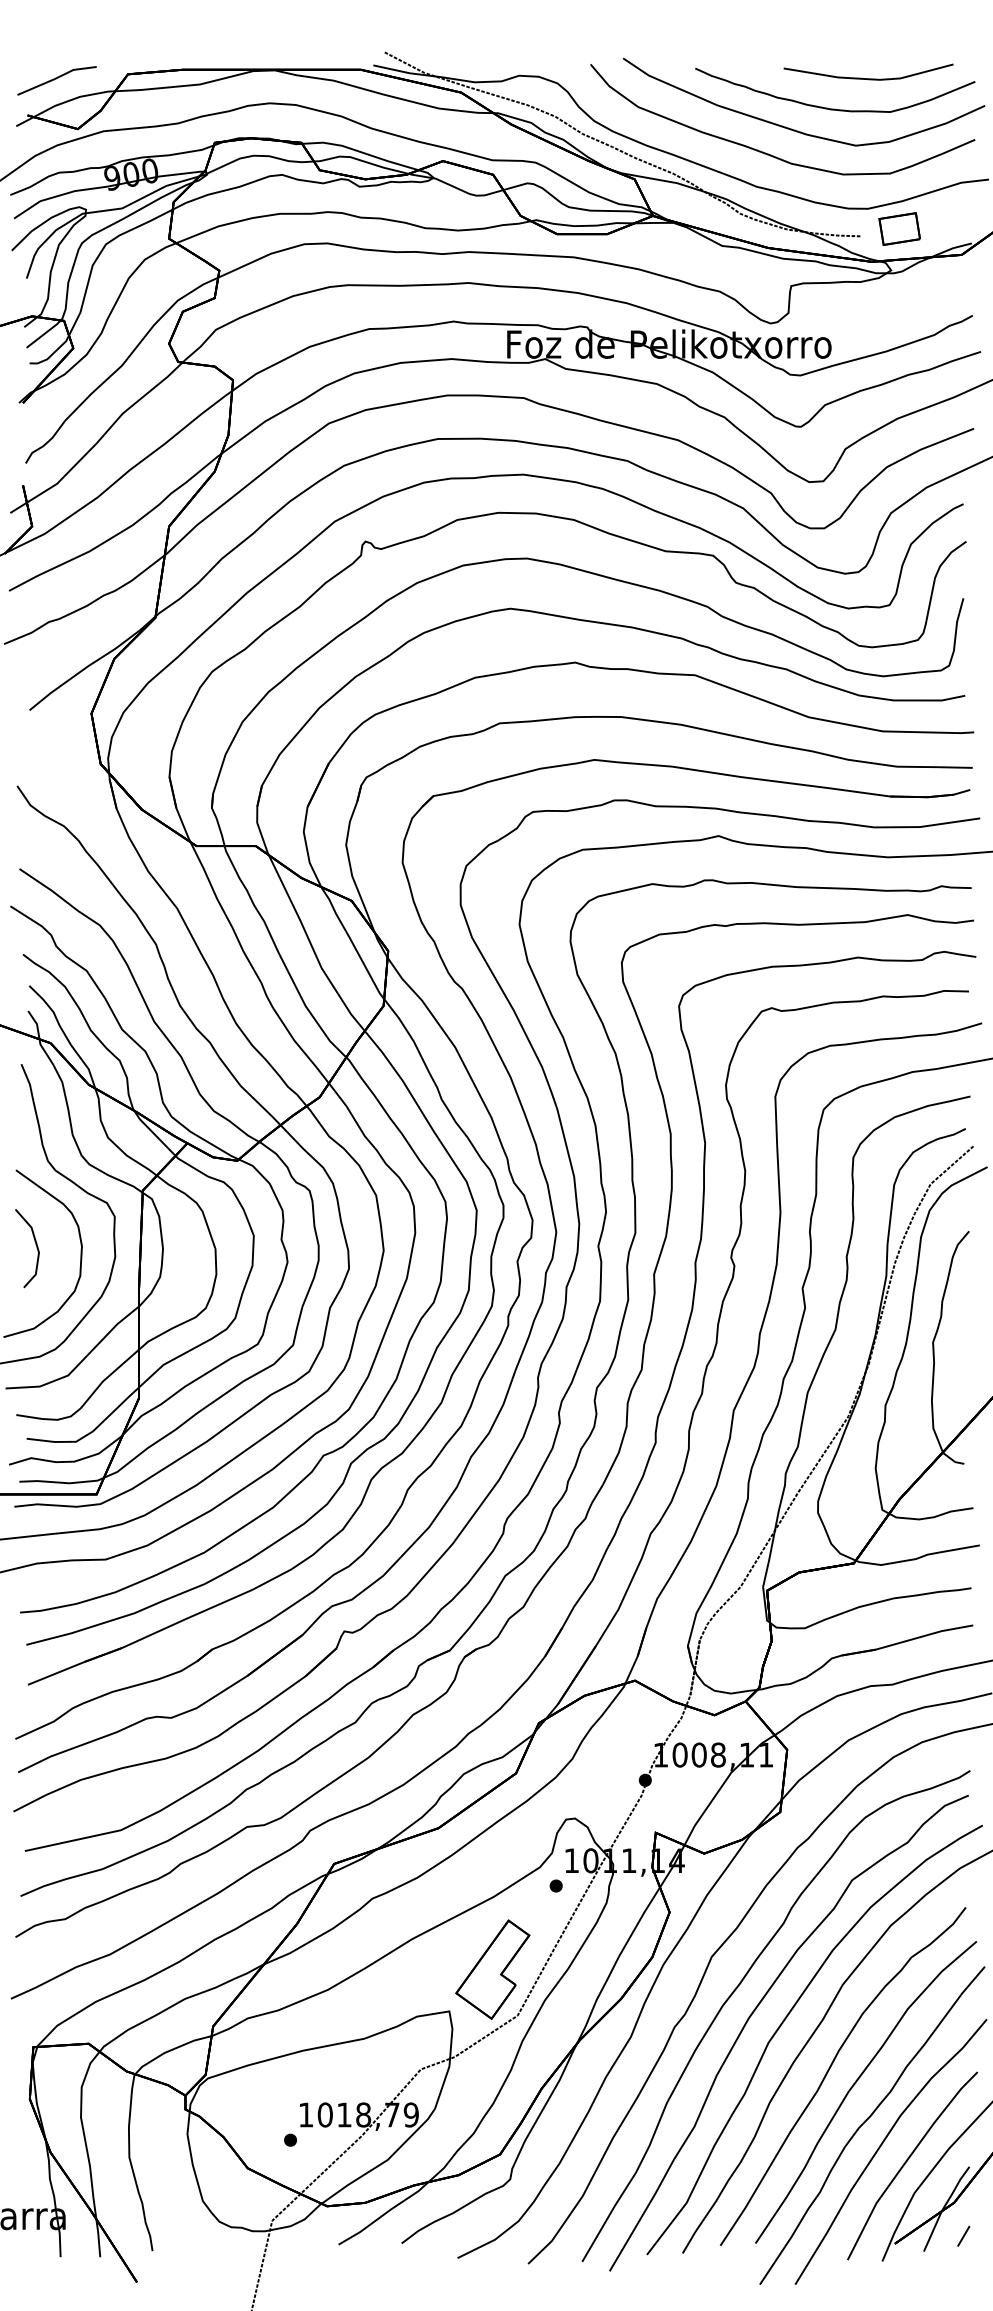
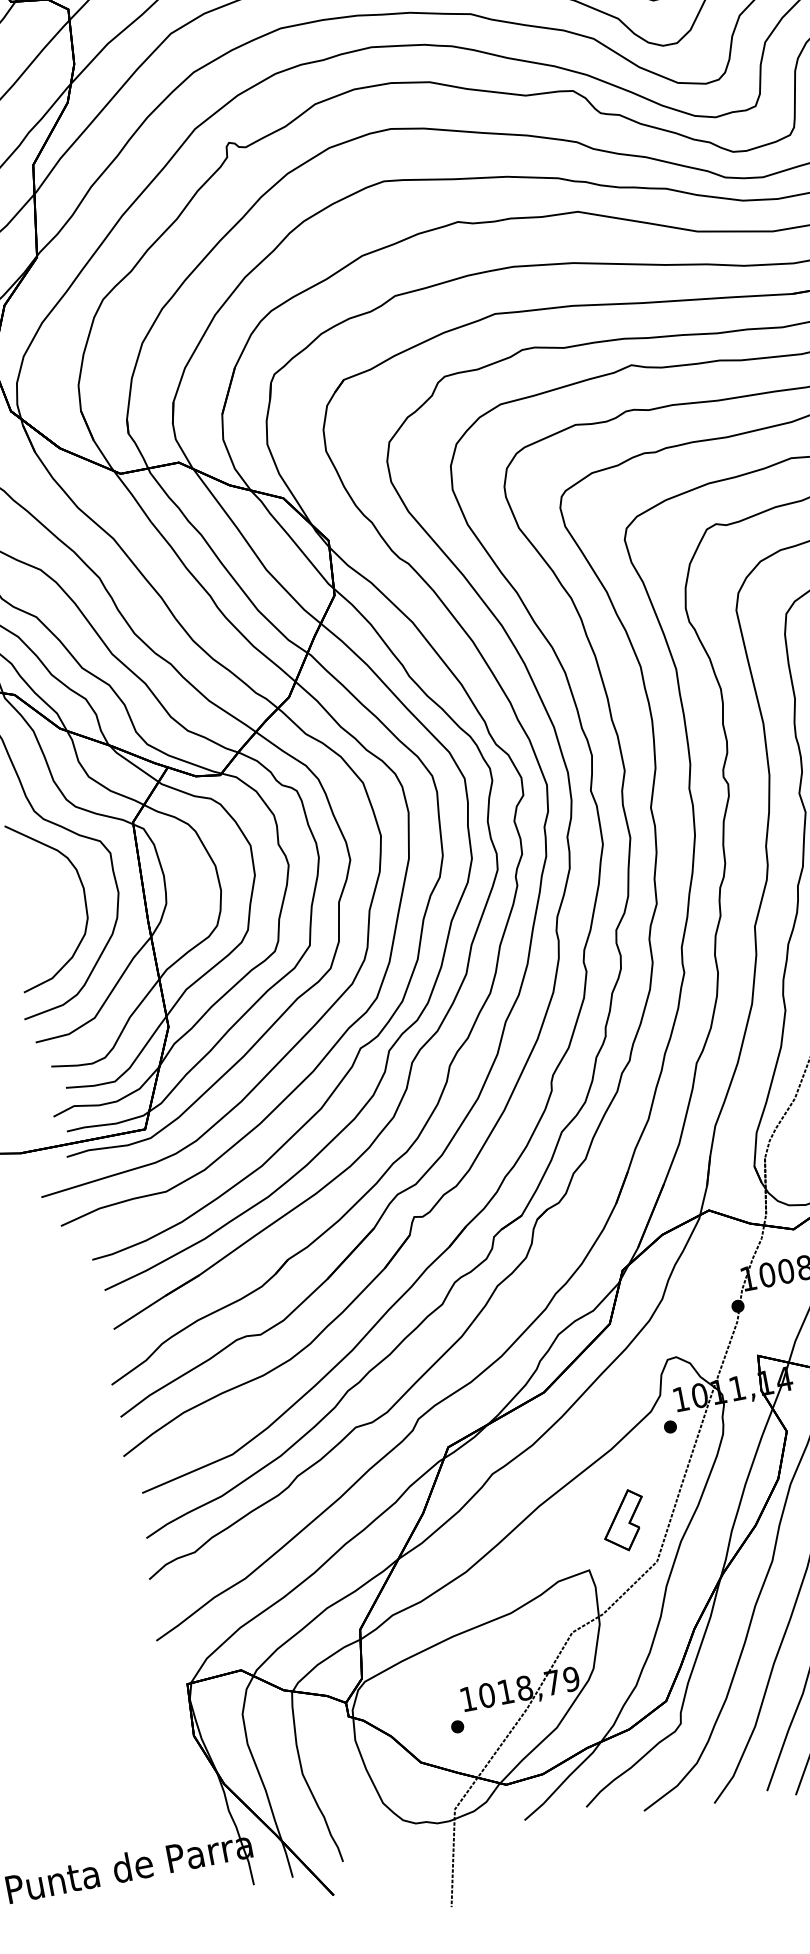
part: (35, 1244) -> (37, 895), removed
part: (492, 1969) -> (623, 1521), size x0.6

